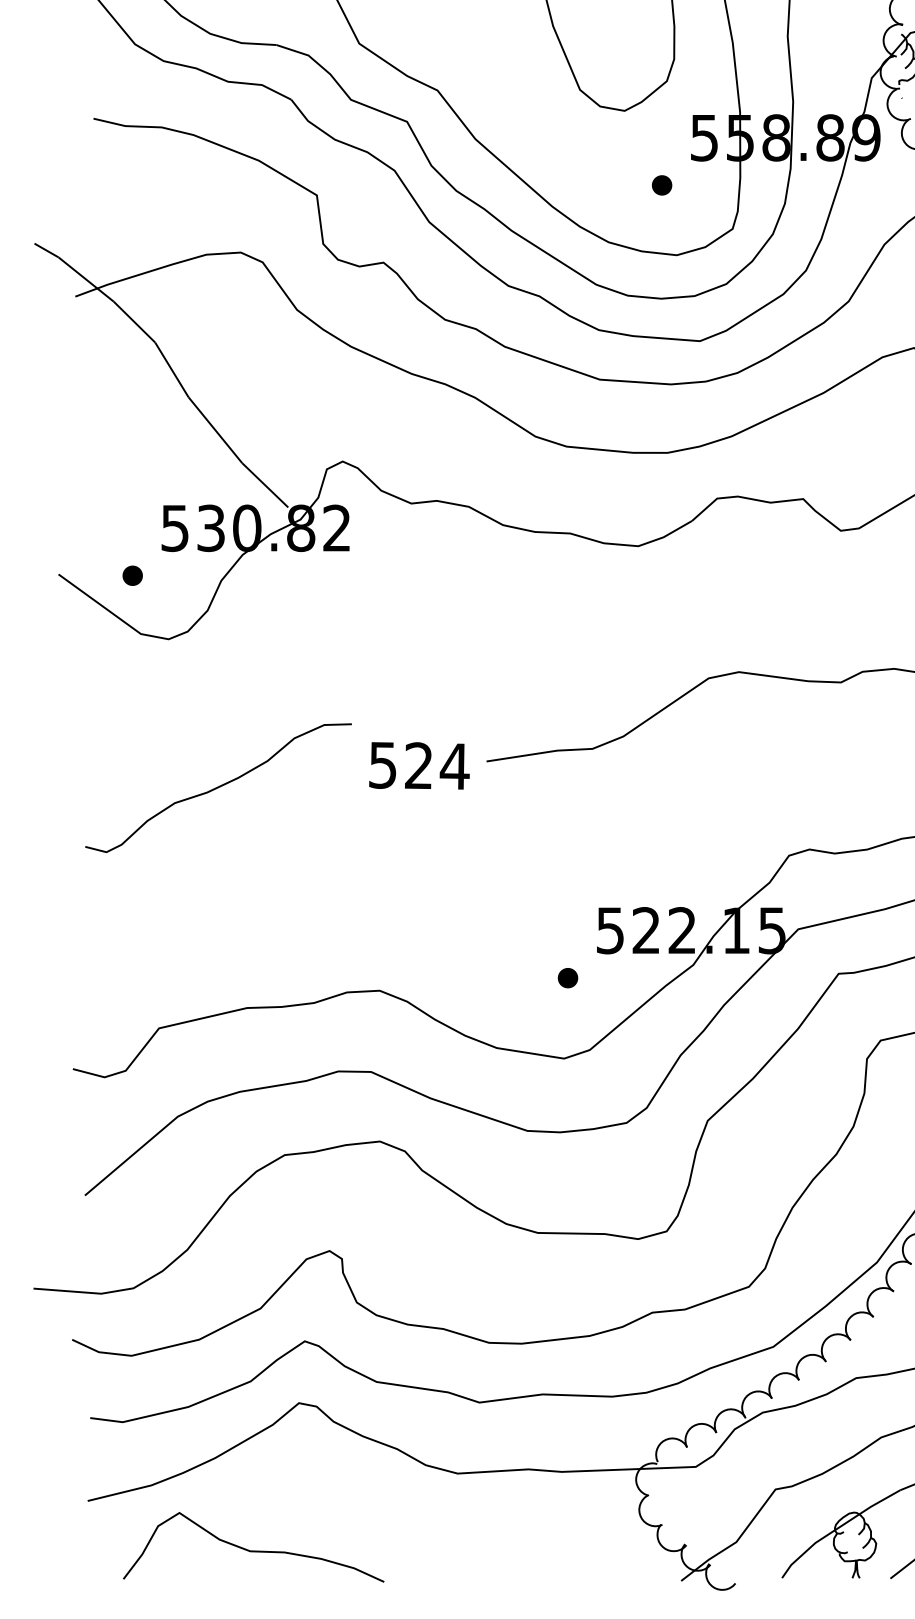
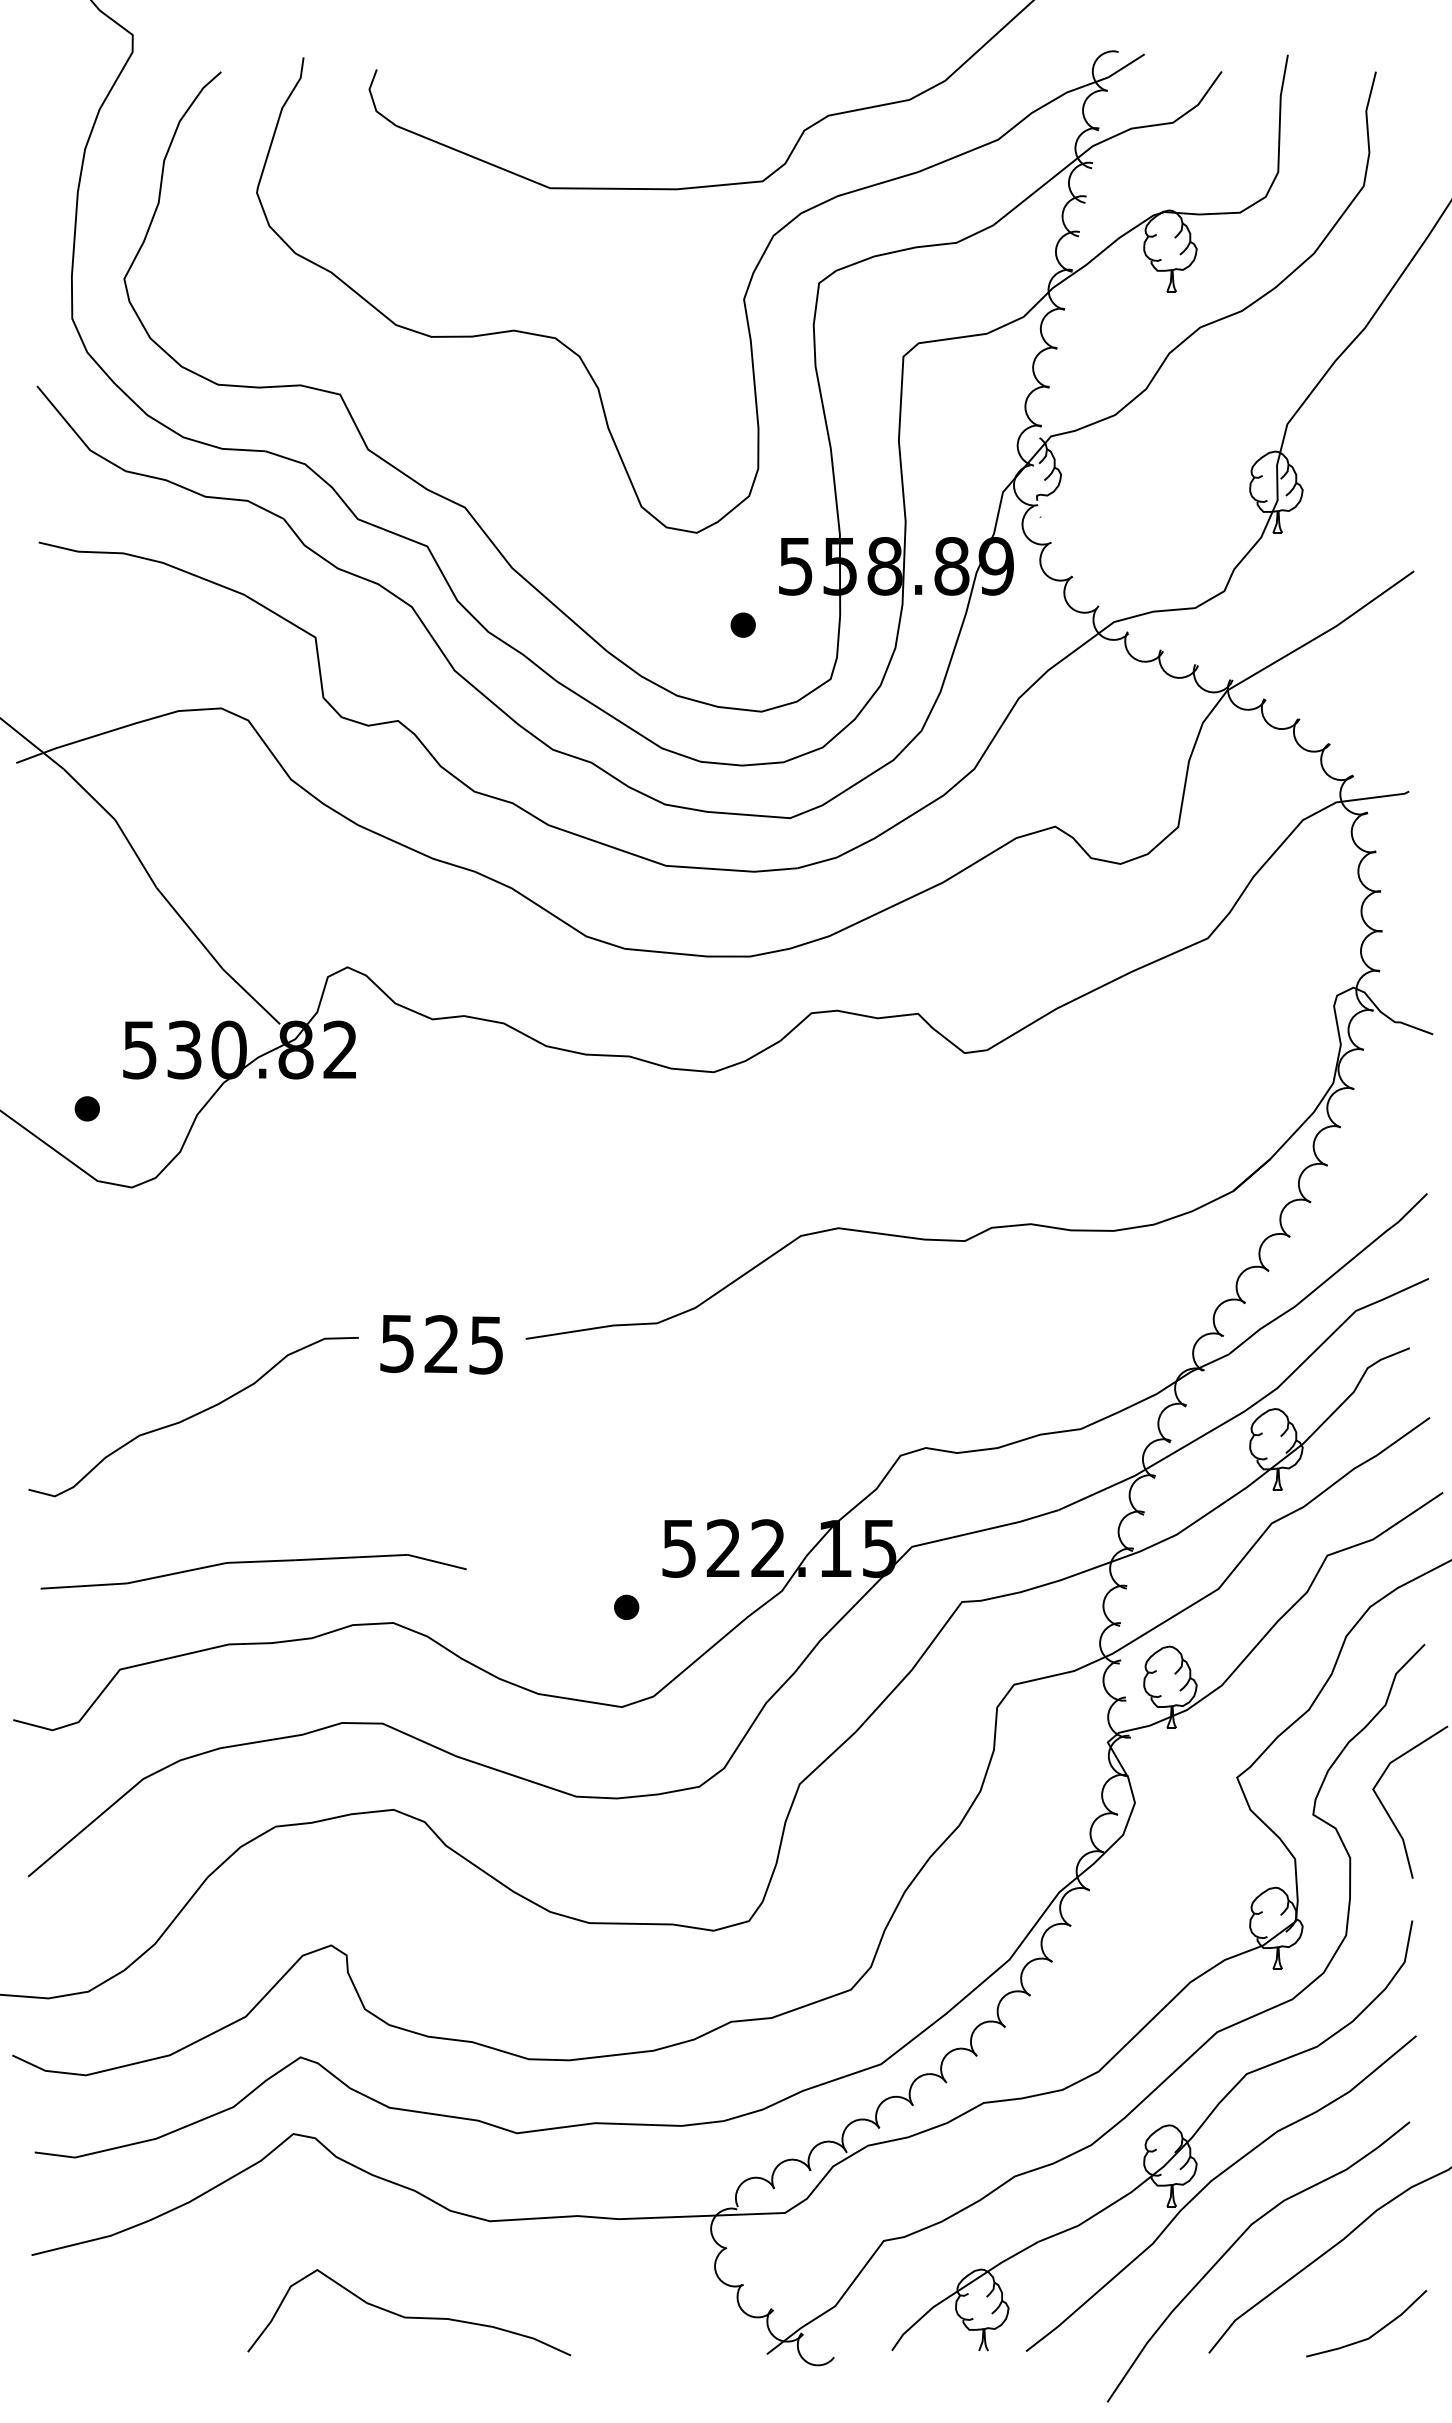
text: (454, 766) -> (485, 1345), 524 -> 525
curve: (218, 787) -> (193, 1416), moved
curve: (266, 941) -> (253, 1562), added
curve: (253, 1550) -> (409, 2316), moved

